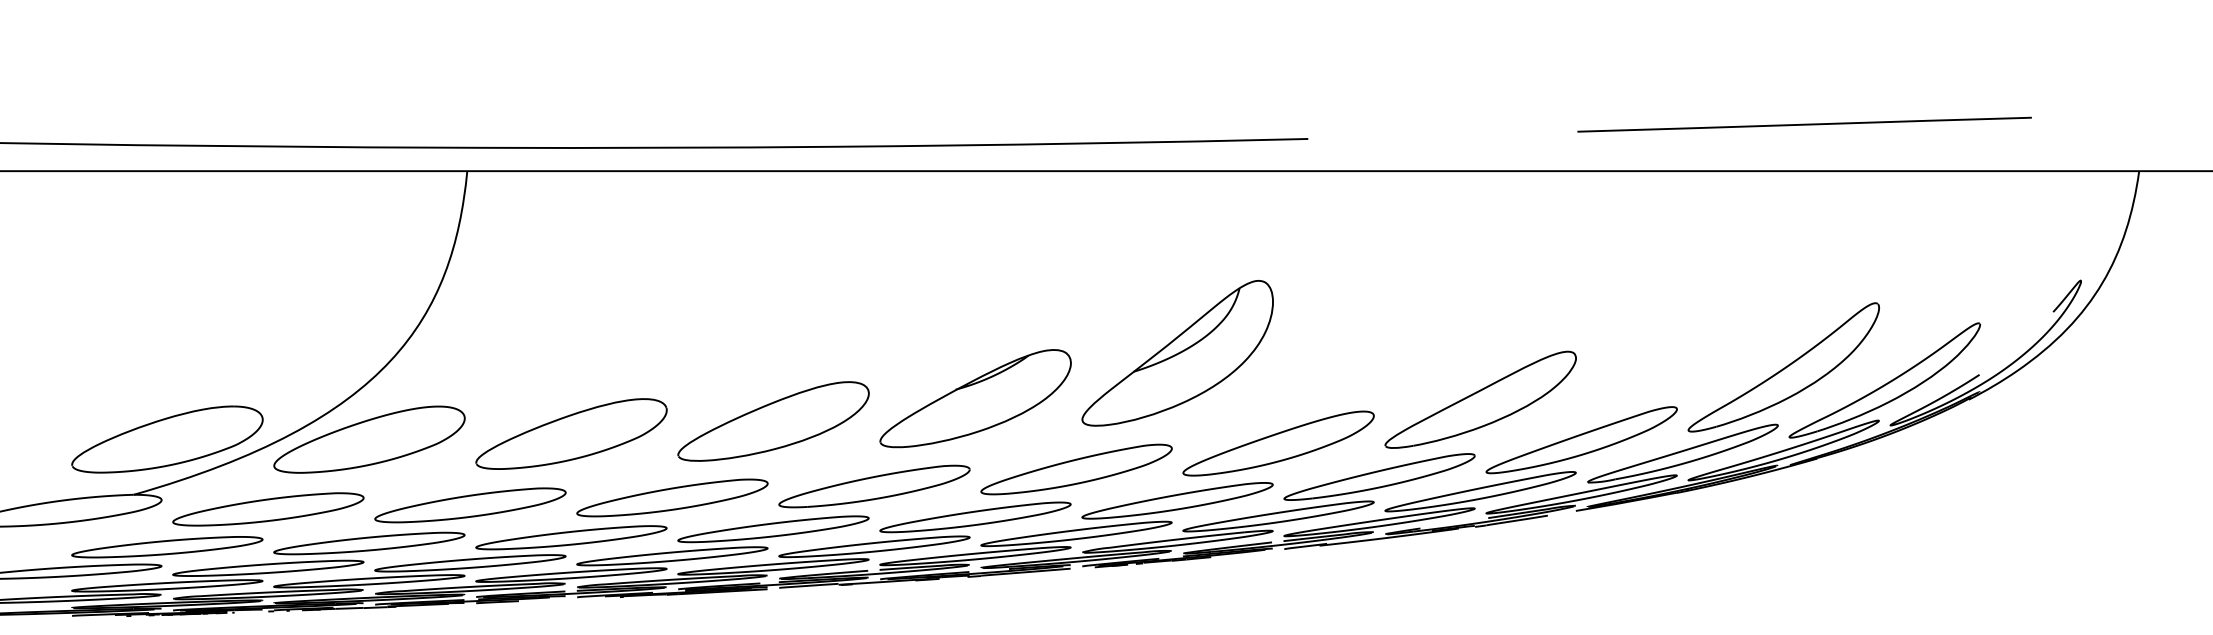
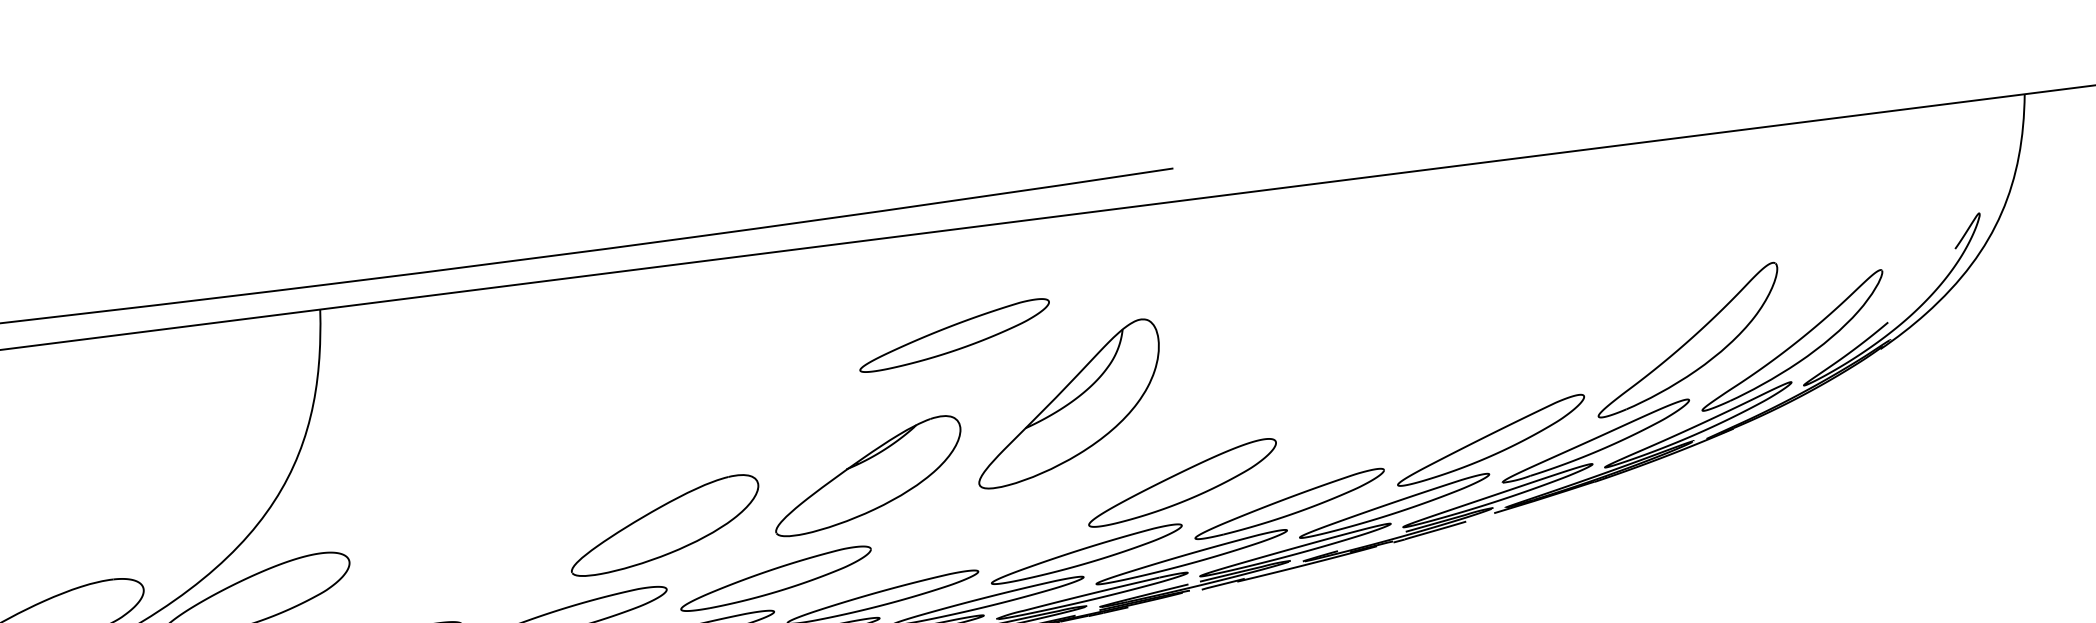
line: (1804, 124) -> (1677, 89), removed
part: (1480, 399) -> (1382, 411), removed
part: (571, 433) -> (460, 563), removed
part: (1076, 469) -> (954, 335), moved

